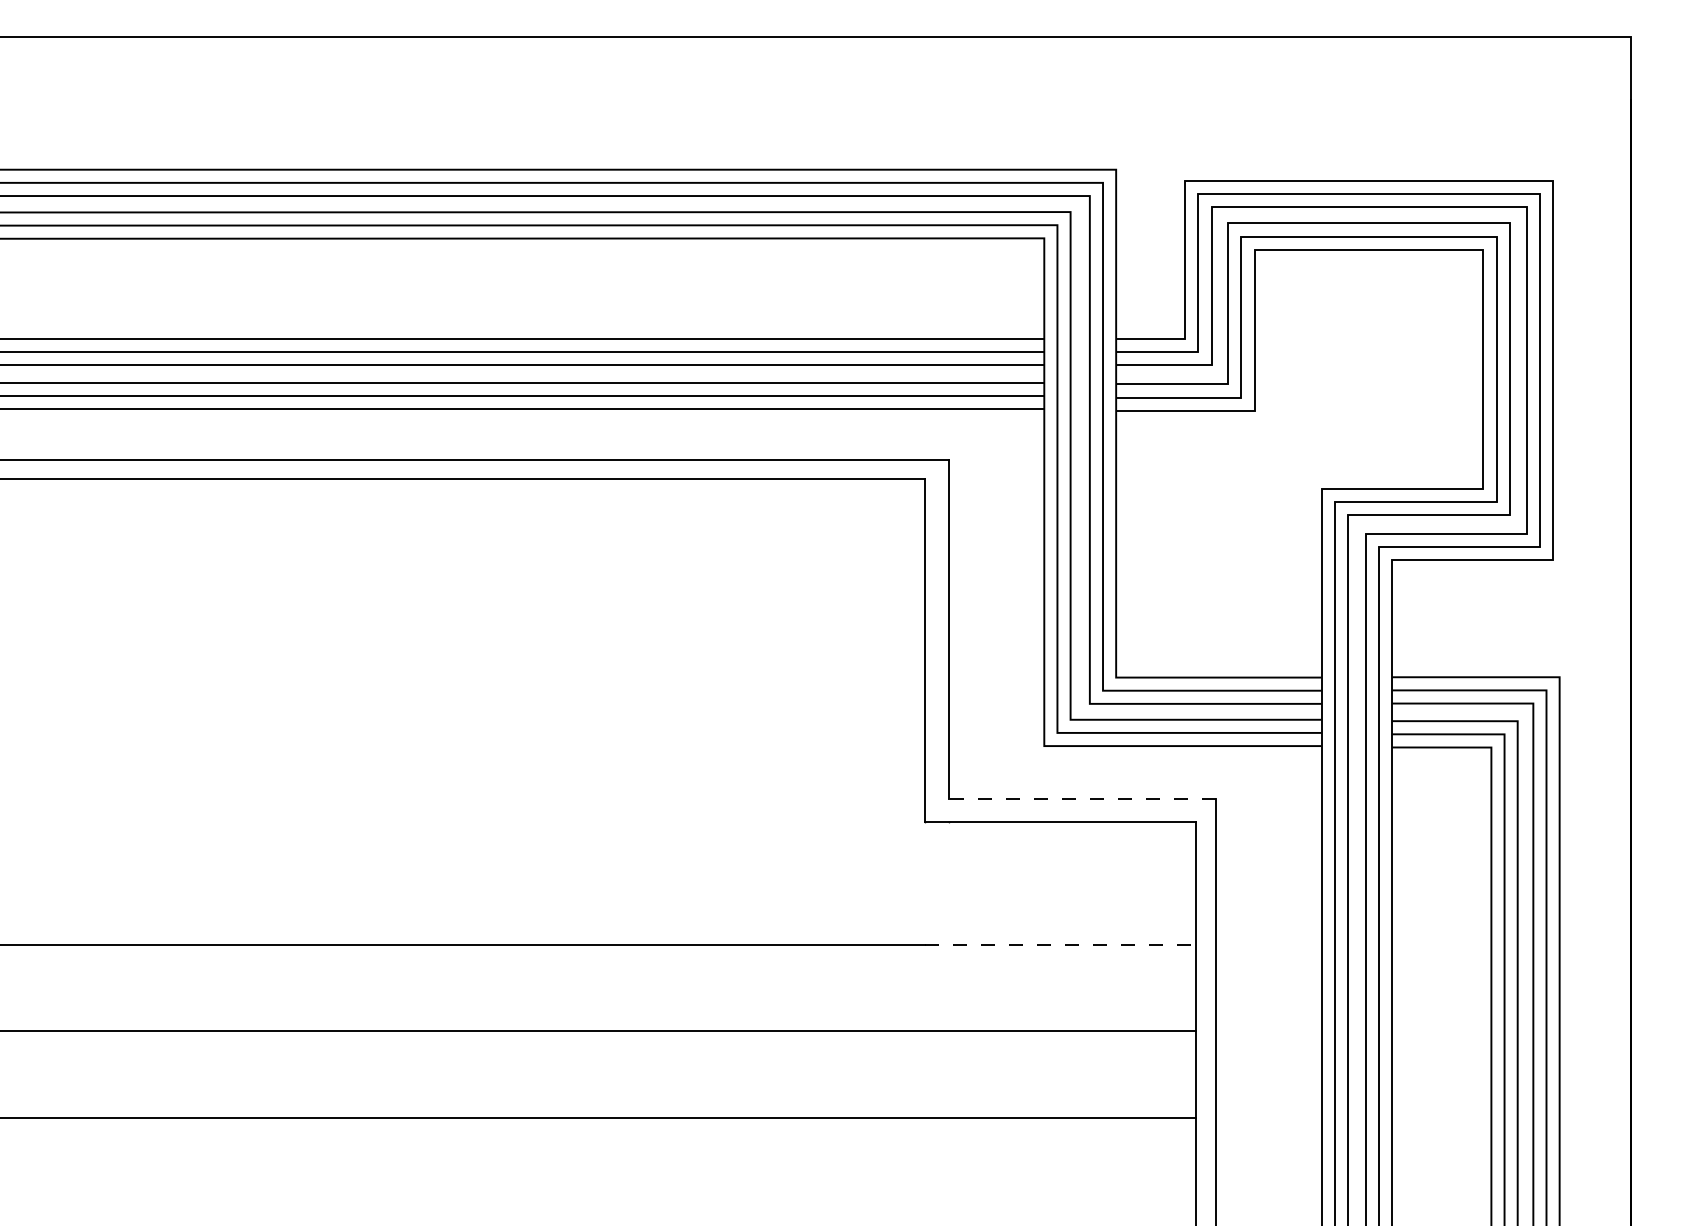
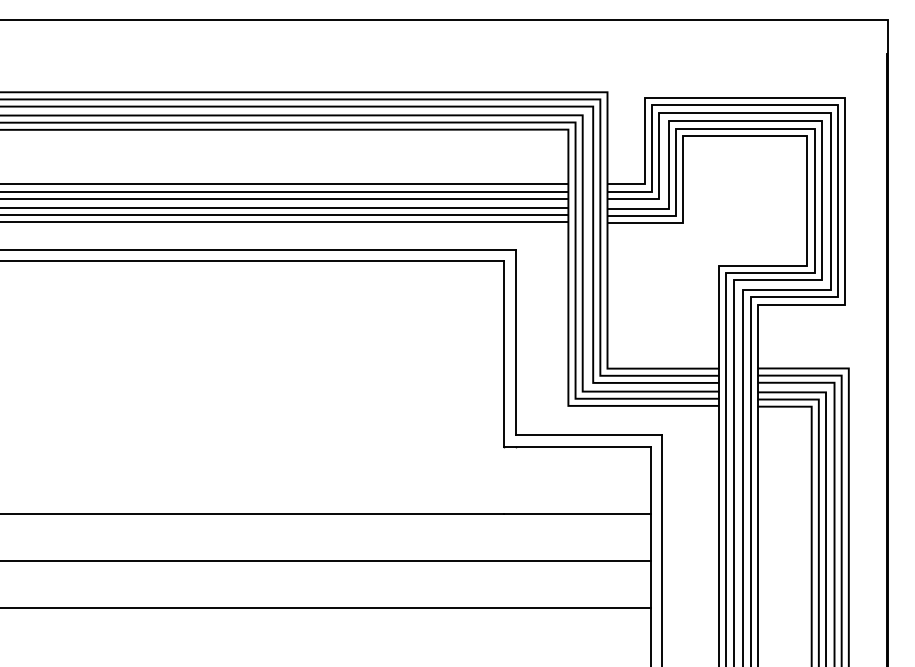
line: (1081, 798) -> (588, 434), dashed -> solid
line: (1061, 945) -> (577, 514), dashed -> solid

